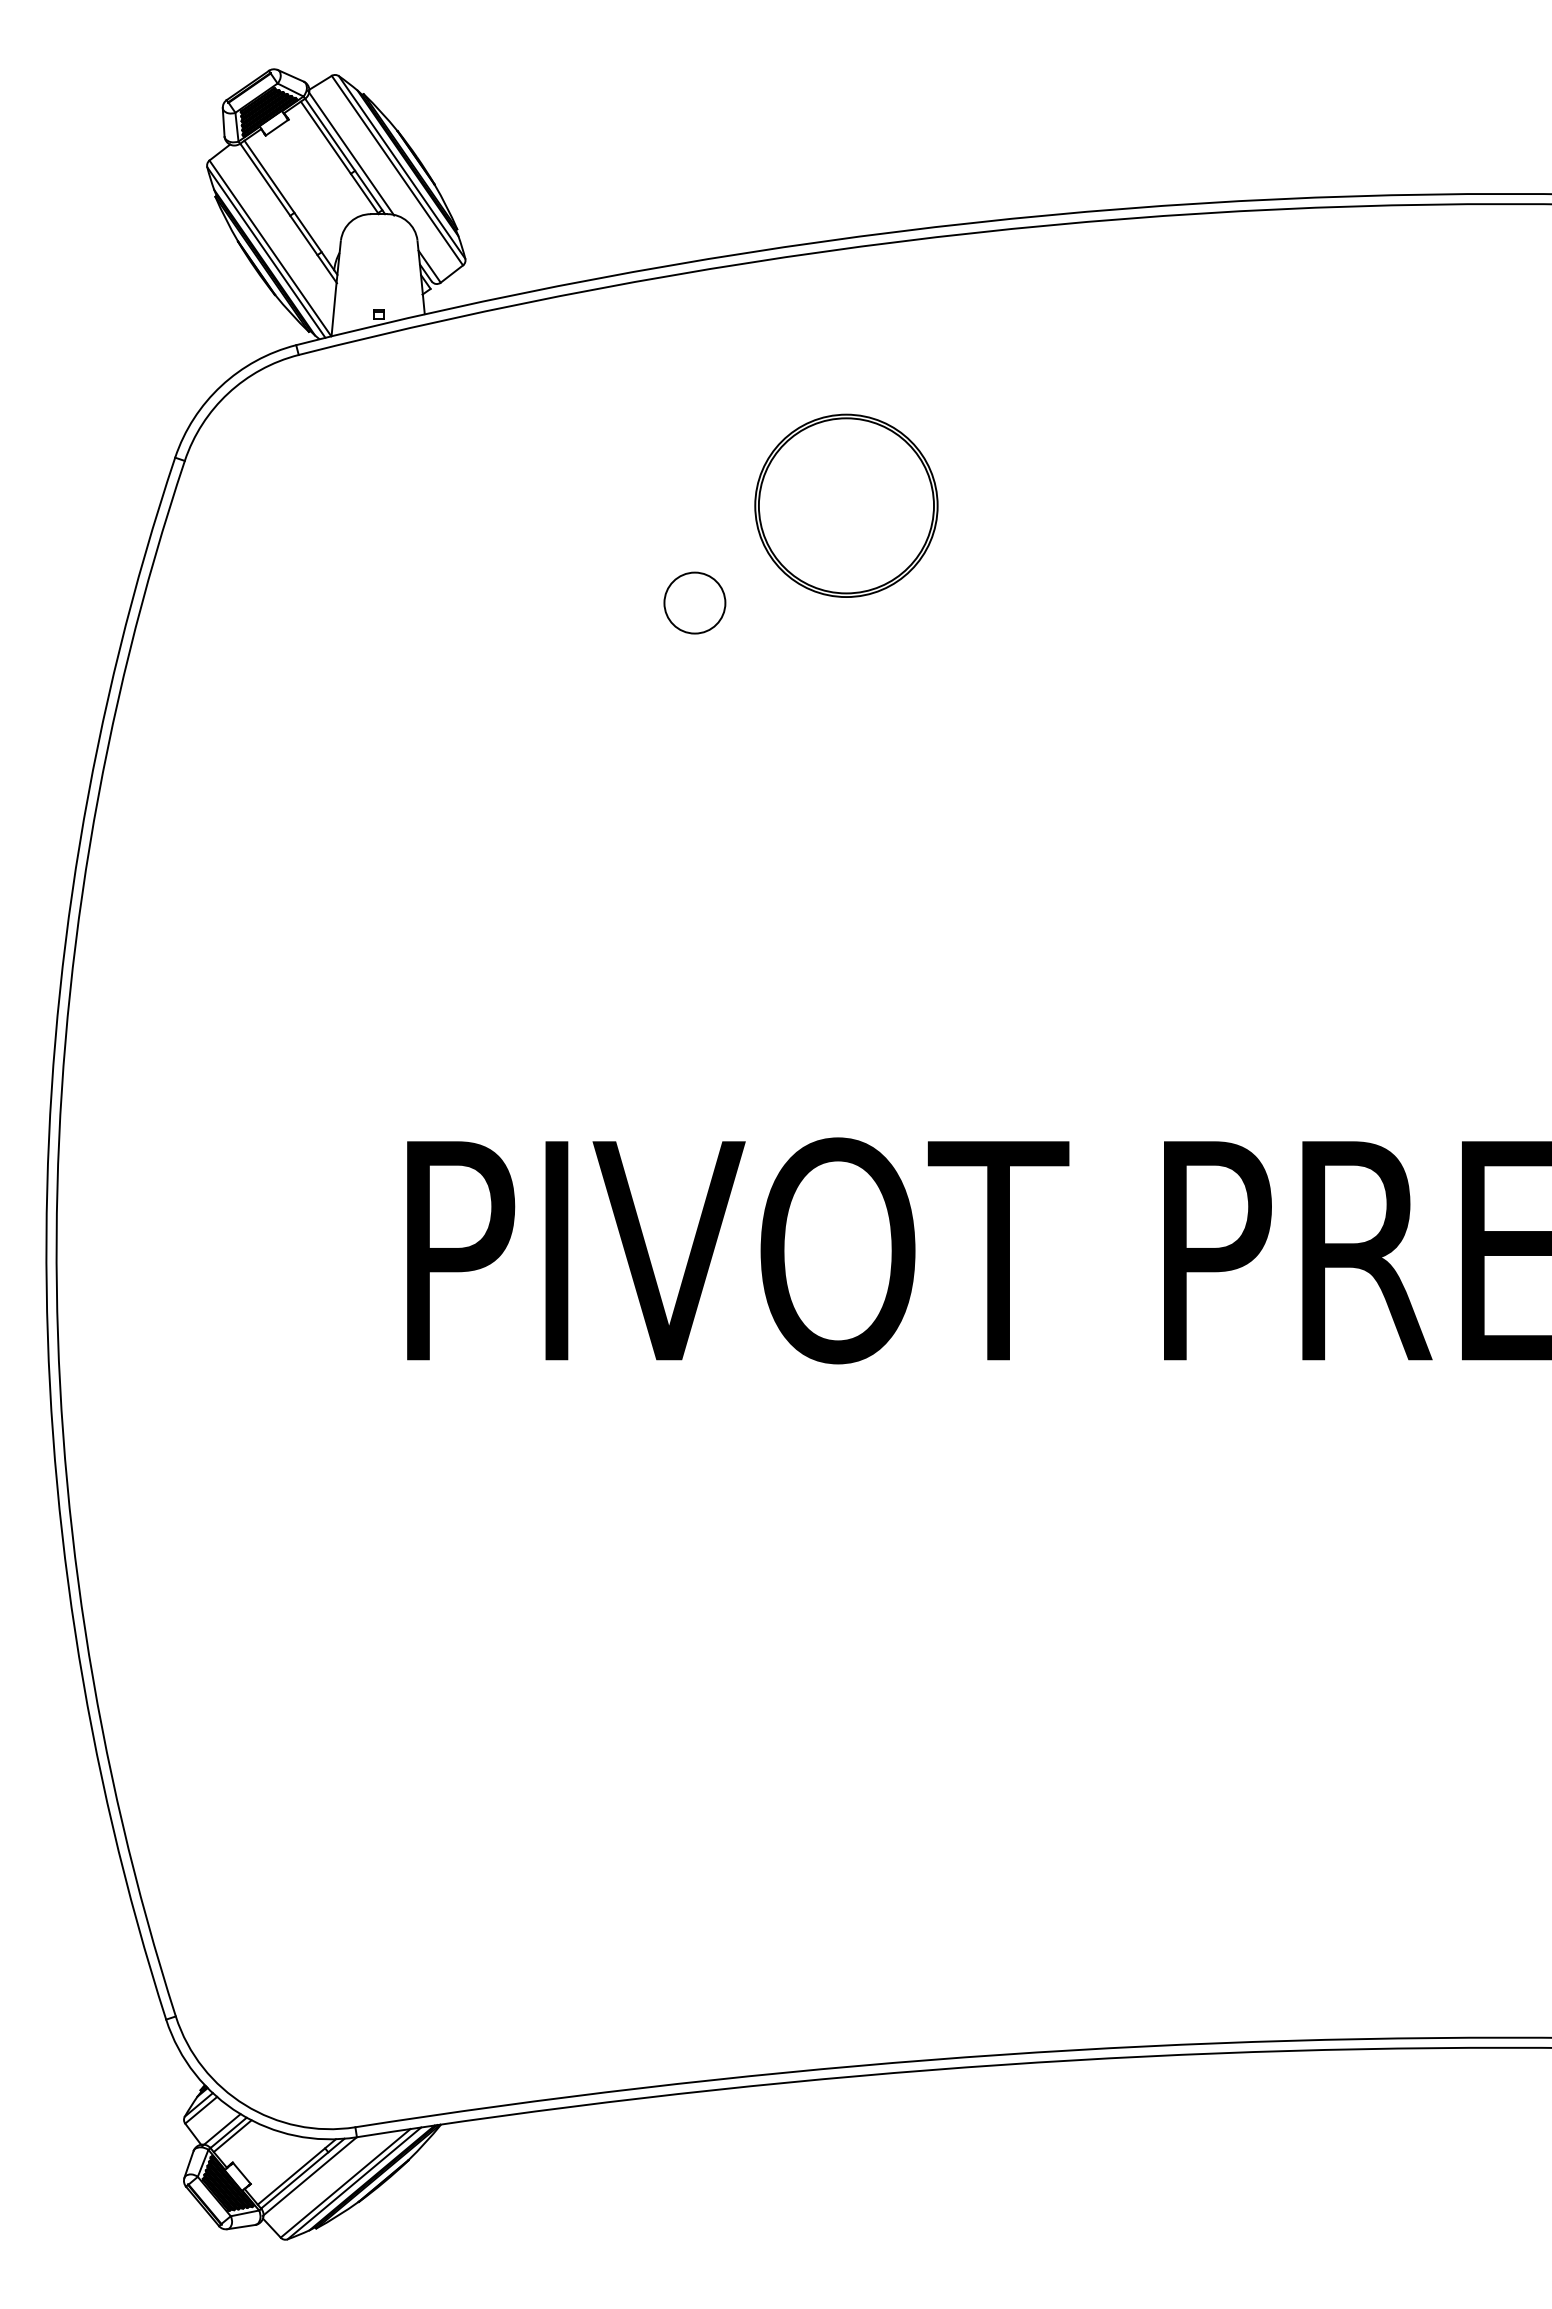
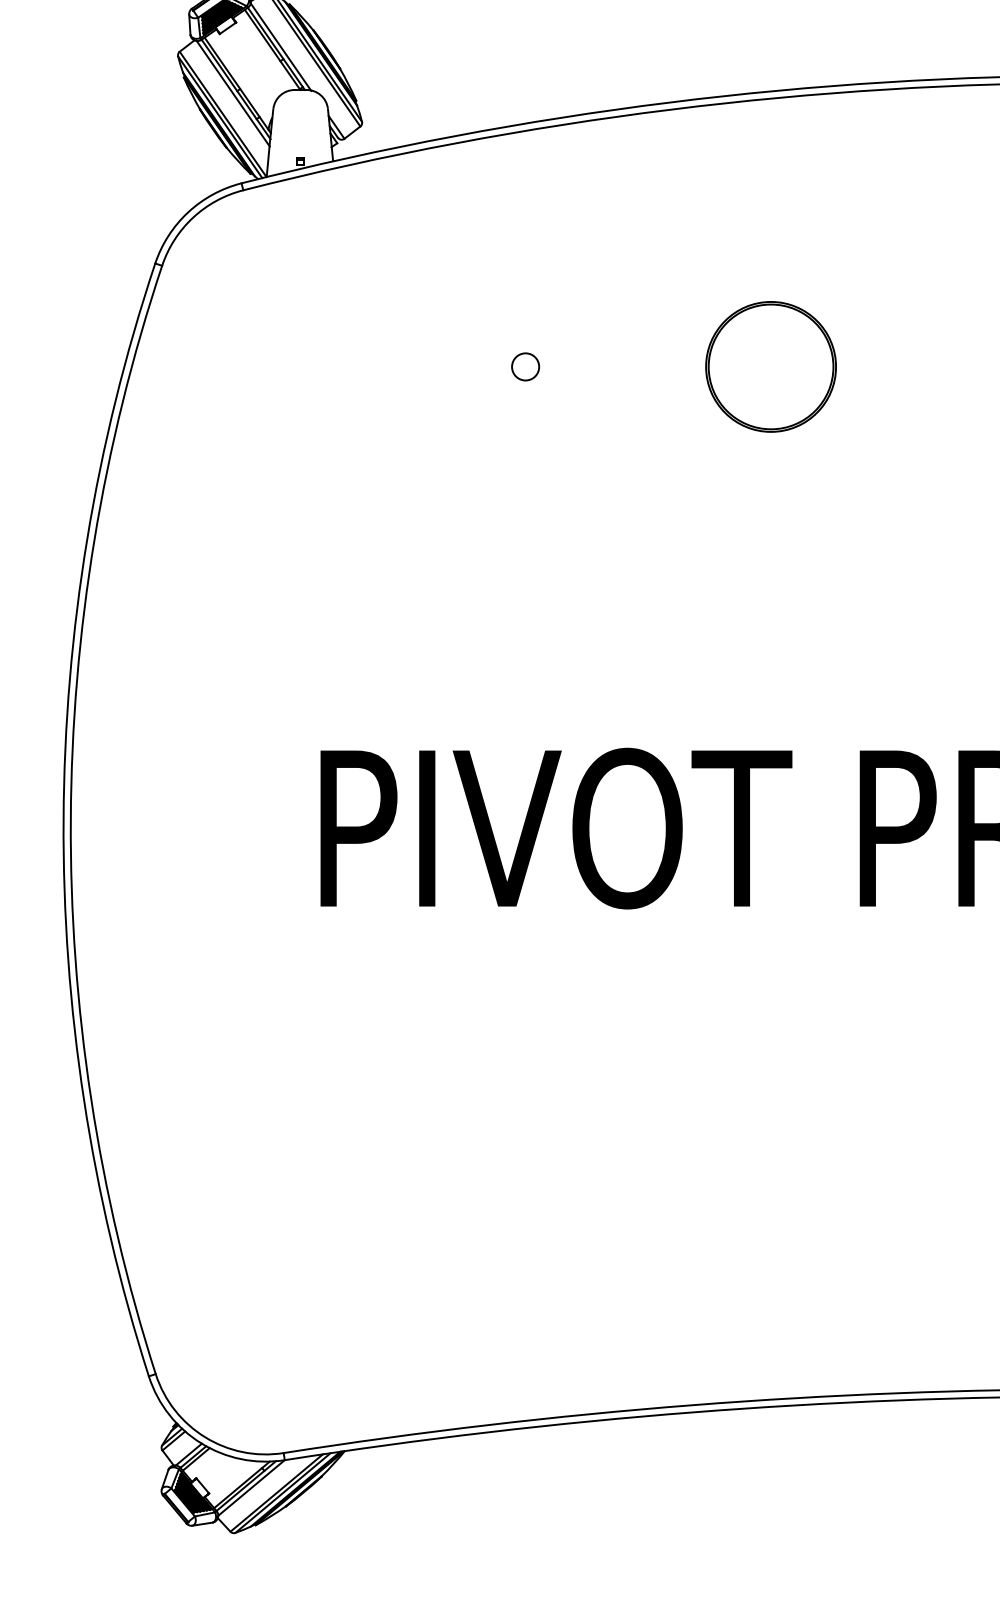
line: (283, 218) -> (232, 93), added
part: (846, 505) -> (771, 366), moved
circle: (694, 602) -> (525, 366), size x0.62

